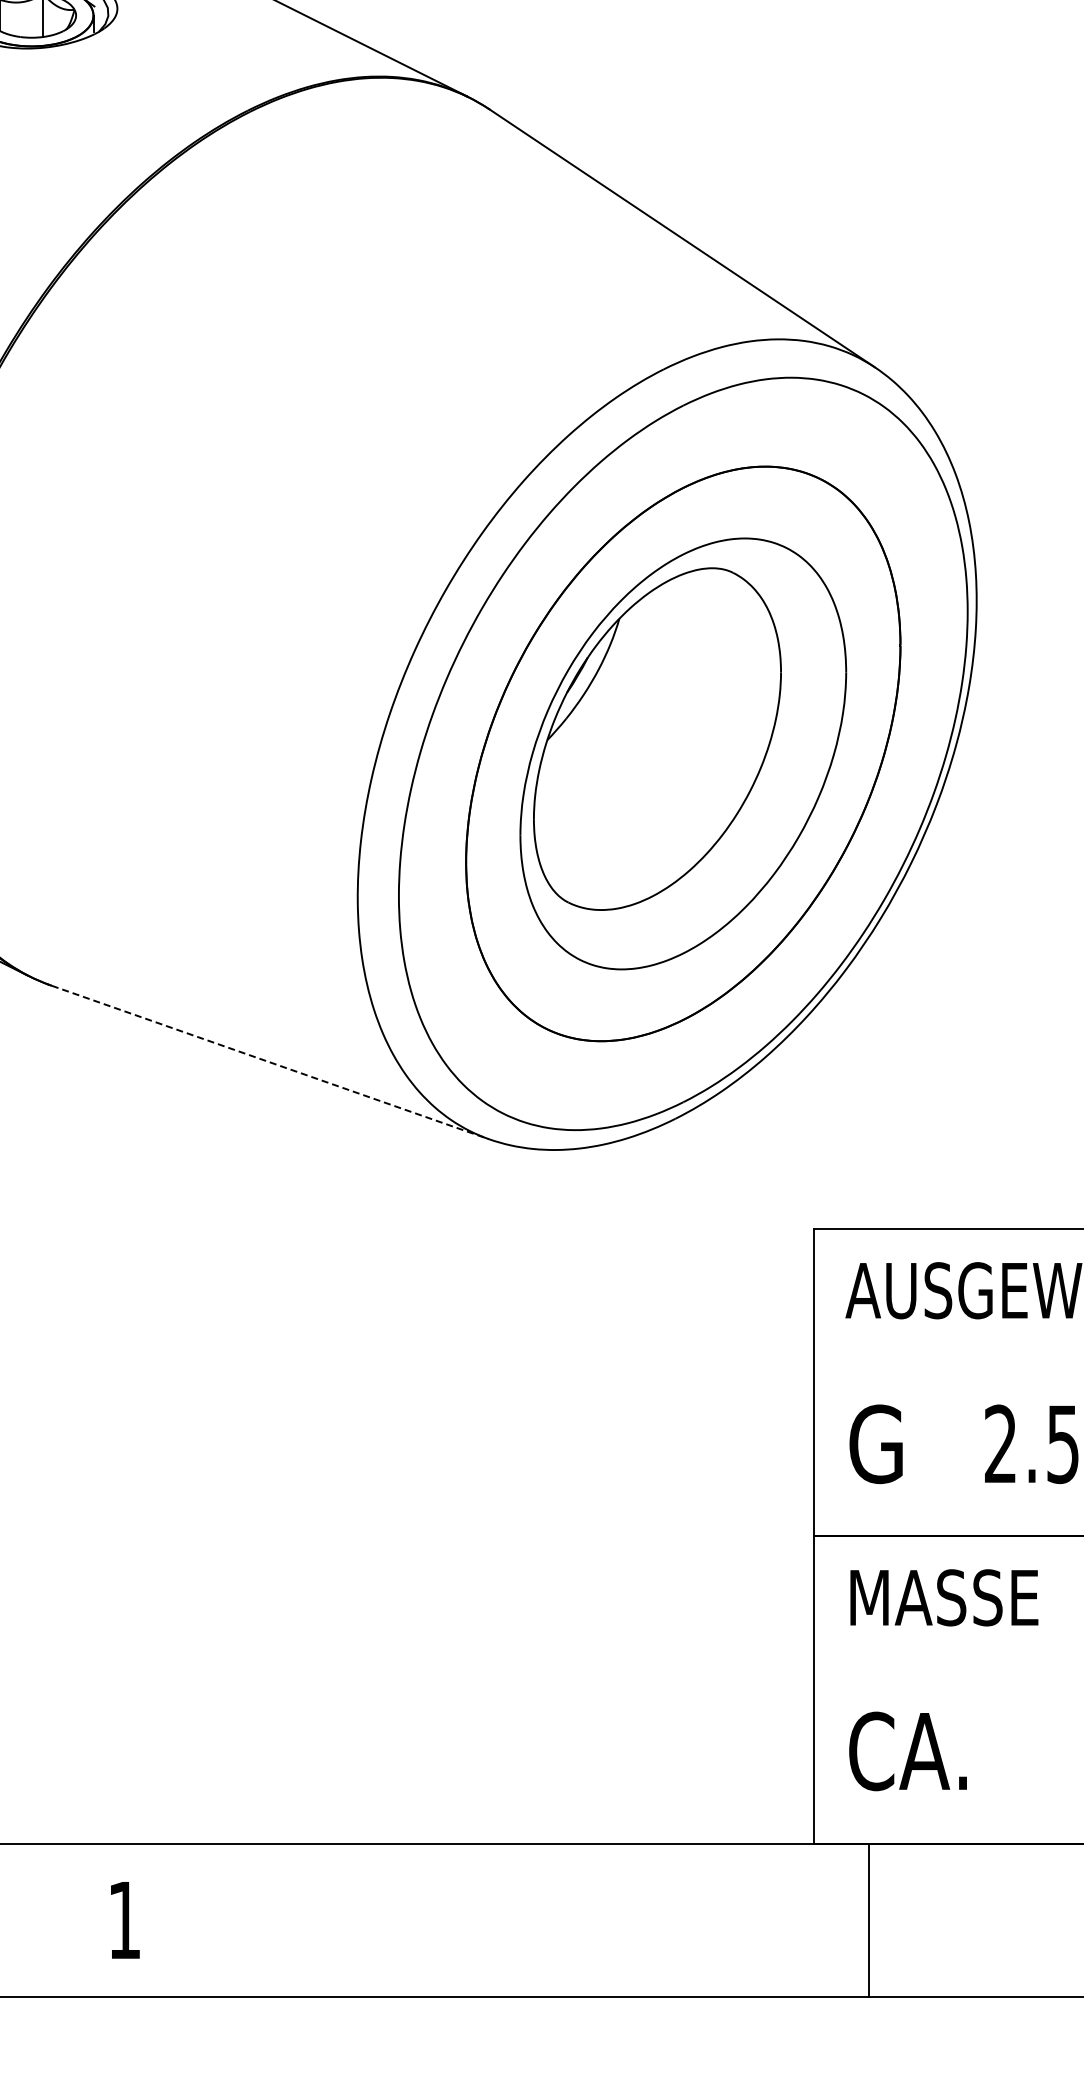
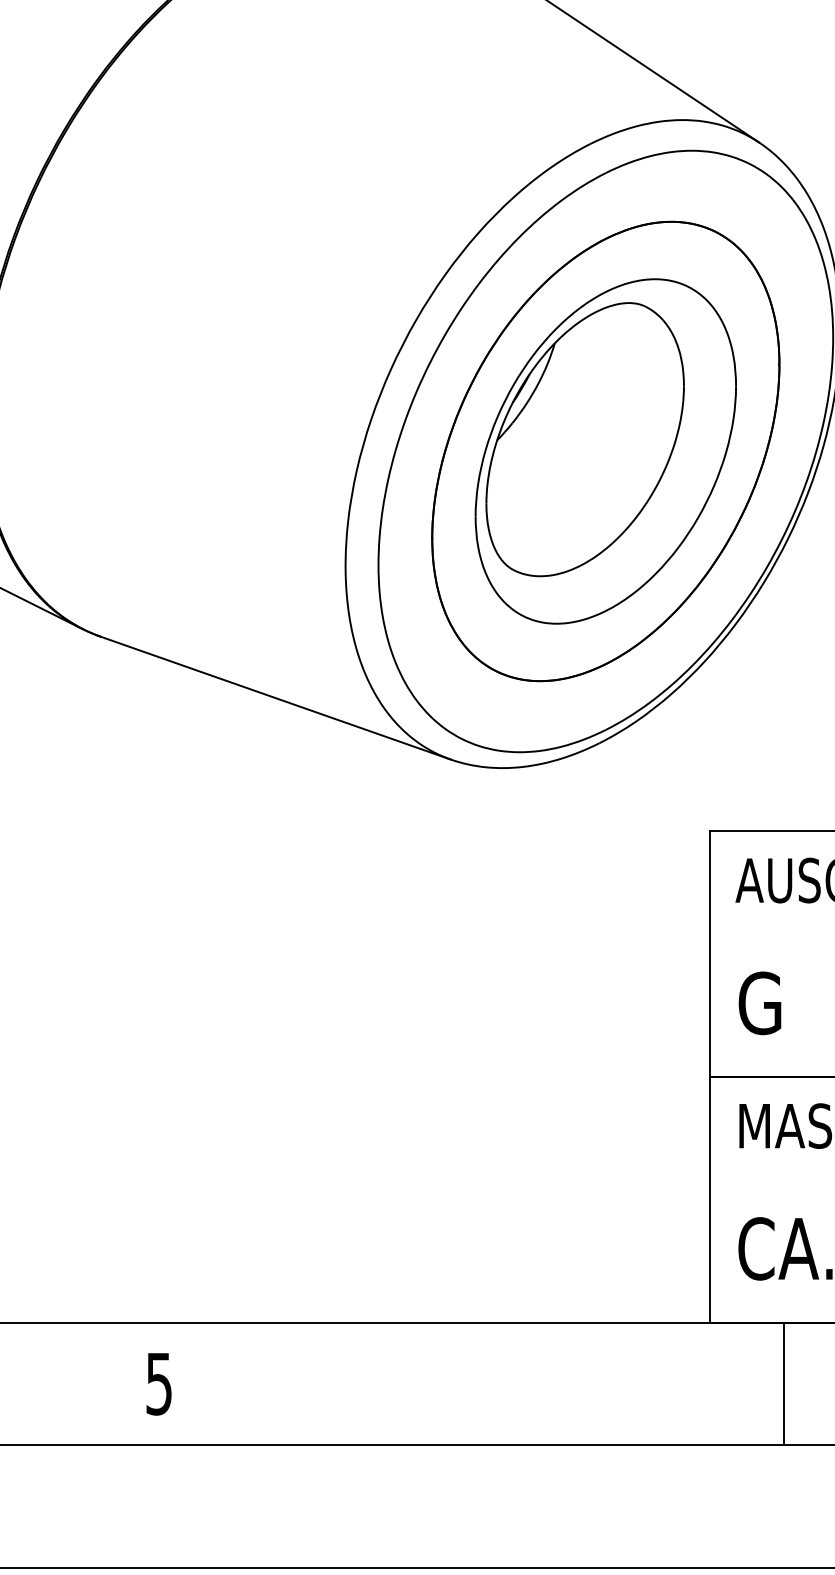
line: (270, 1062) -> (275, 698), dashed -> solid
line: (869, 1920) -> (784, 1384), moved
text: (124, 1921) -> (159, 1384), 1 -> 5

